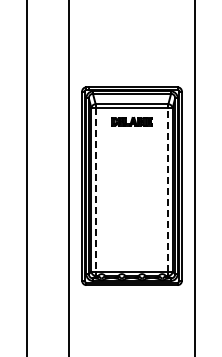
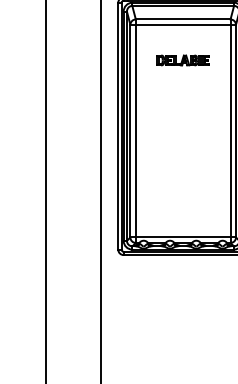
part: (131, 121) -> (182, 60), moved
line: (95, 189) -> (135, 130), dashed -> solid
line: (168, 189) -> (230, 130), dashed -> solid

